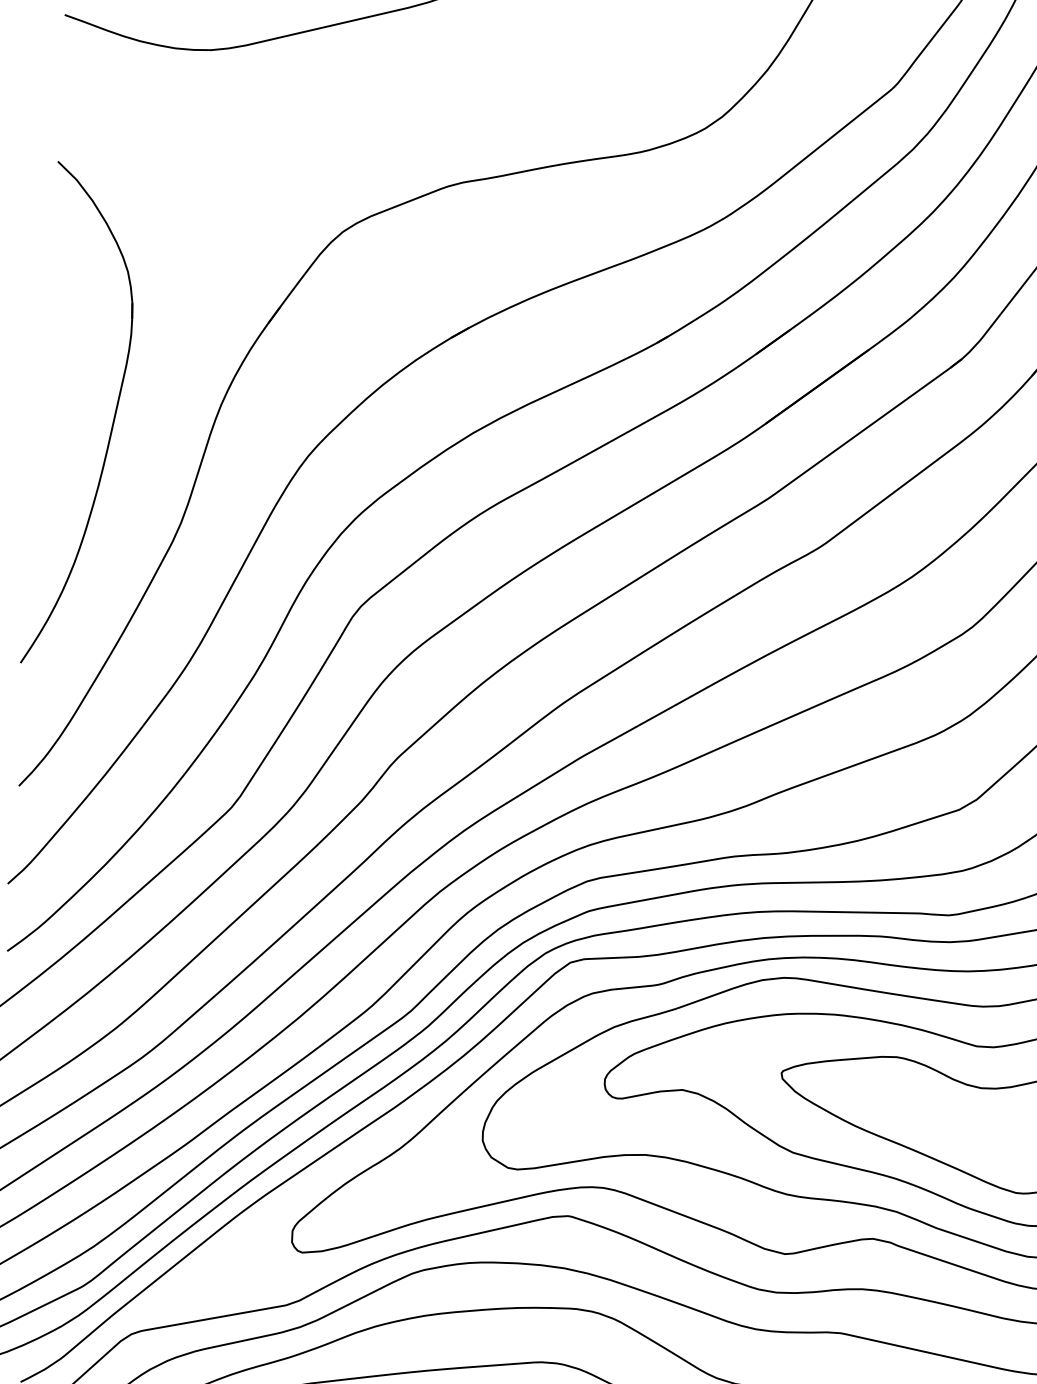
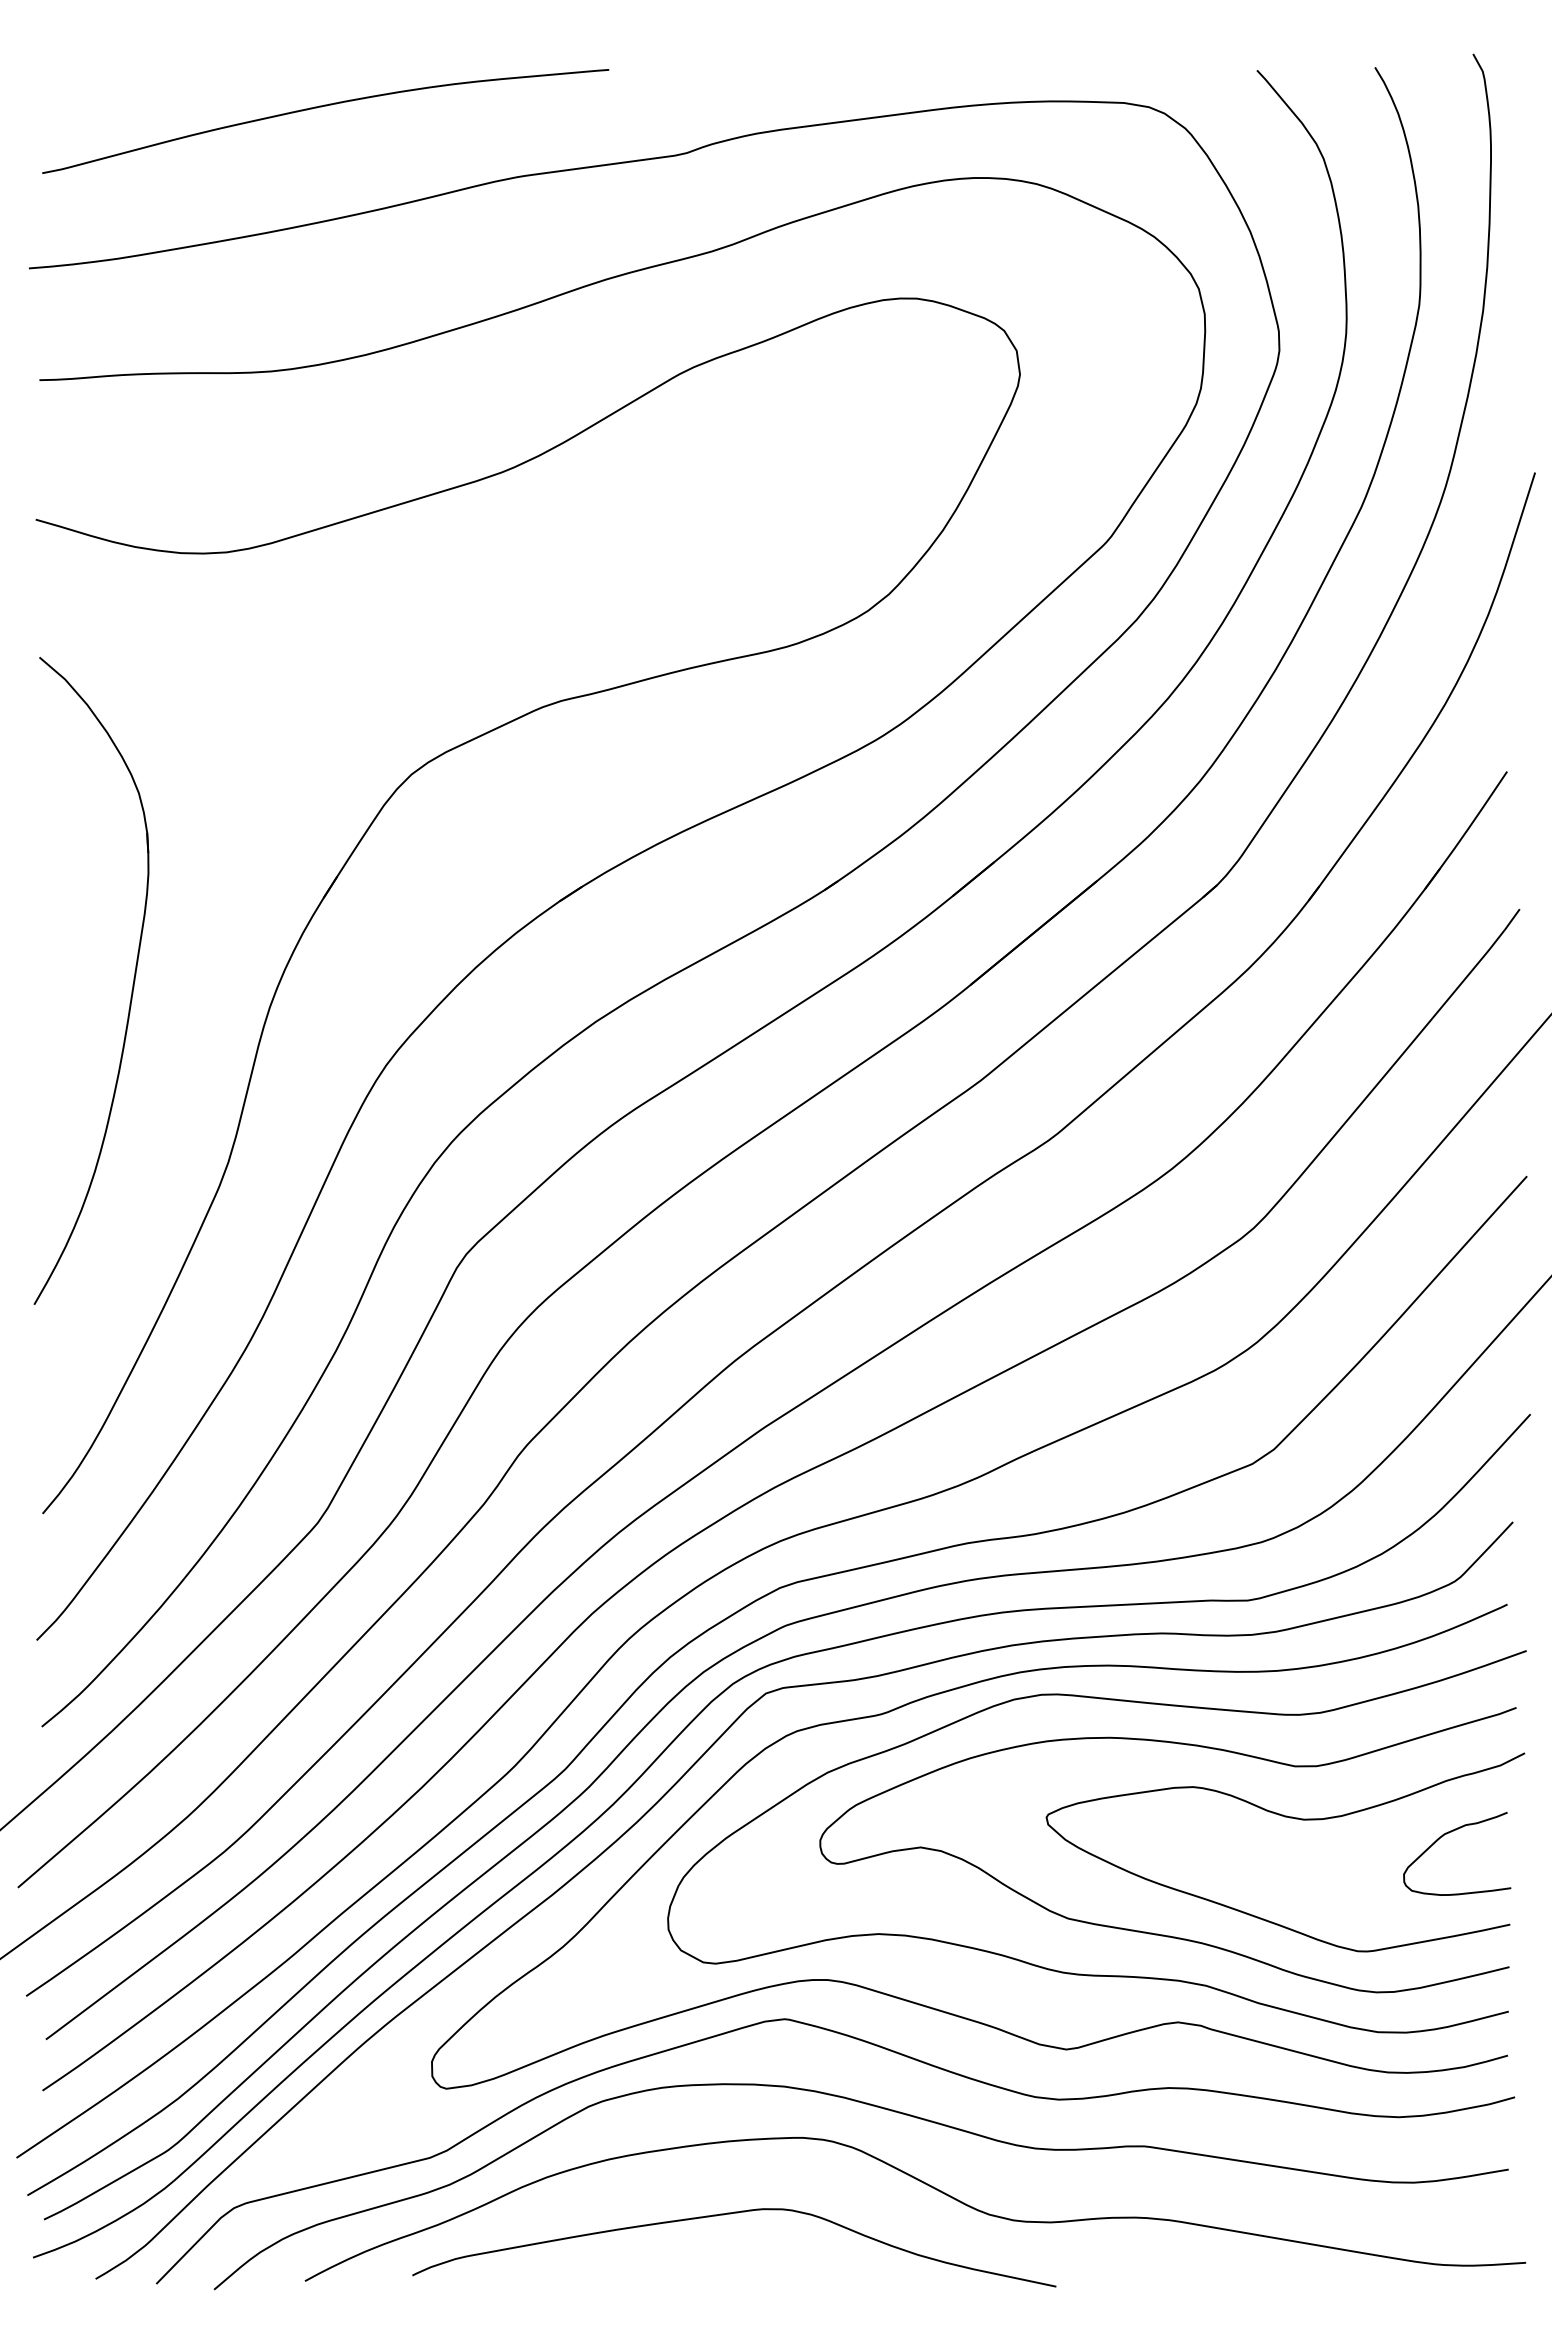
part: (113, 419) -> (132, 984), moved

